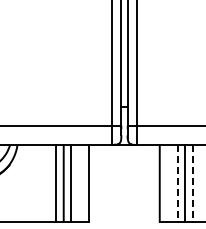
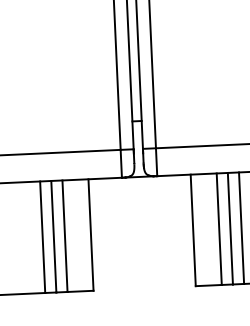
line: (177, 183) -> (218, 229), dashed -> solid
line: (193, 183) -> (242, 228), dashed -> solid

